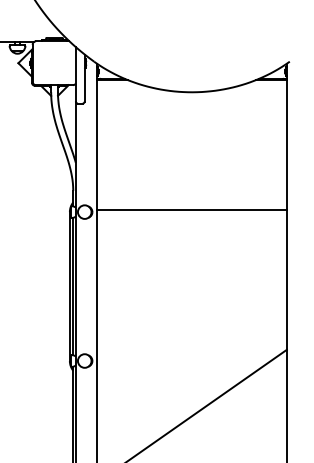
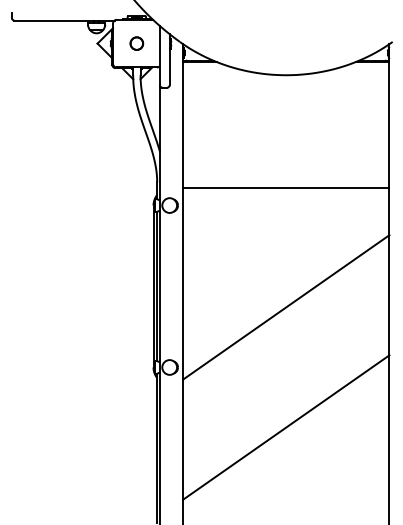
part: (54, 63) -> (136, 43), added
line: (192, 210) -> (286, 188), moved
line: (192, 305) -> (286, 307), added

